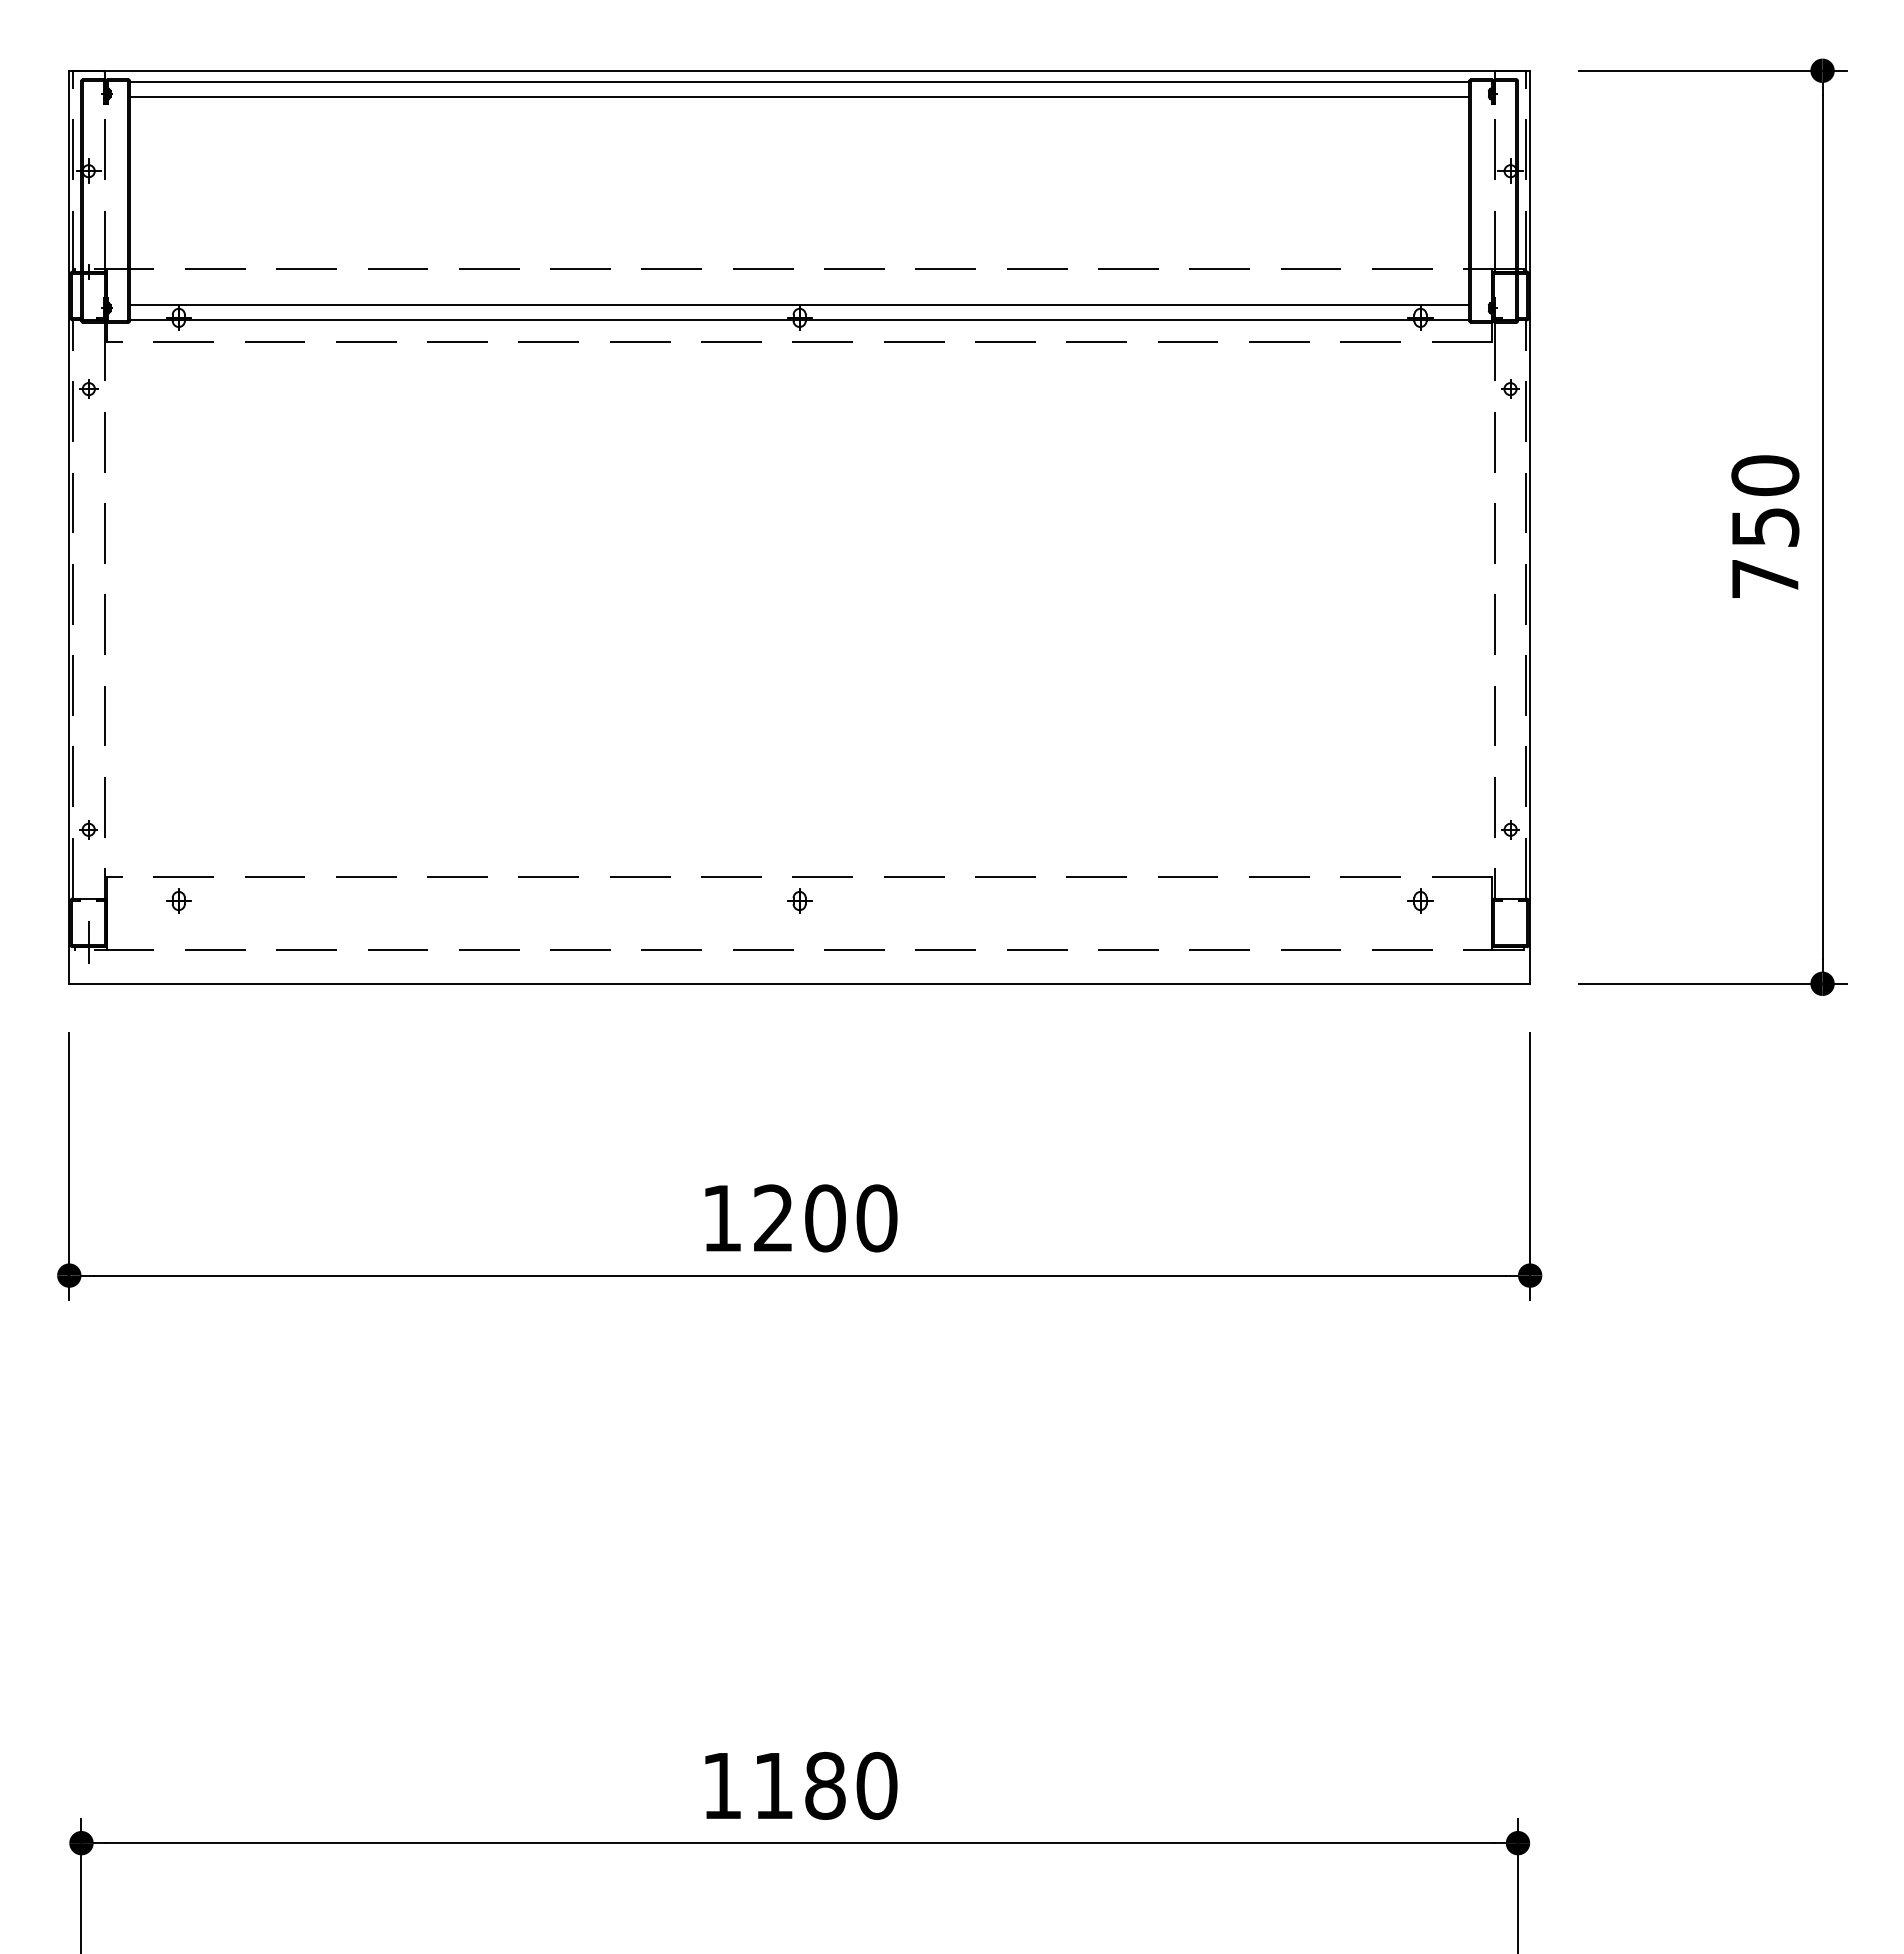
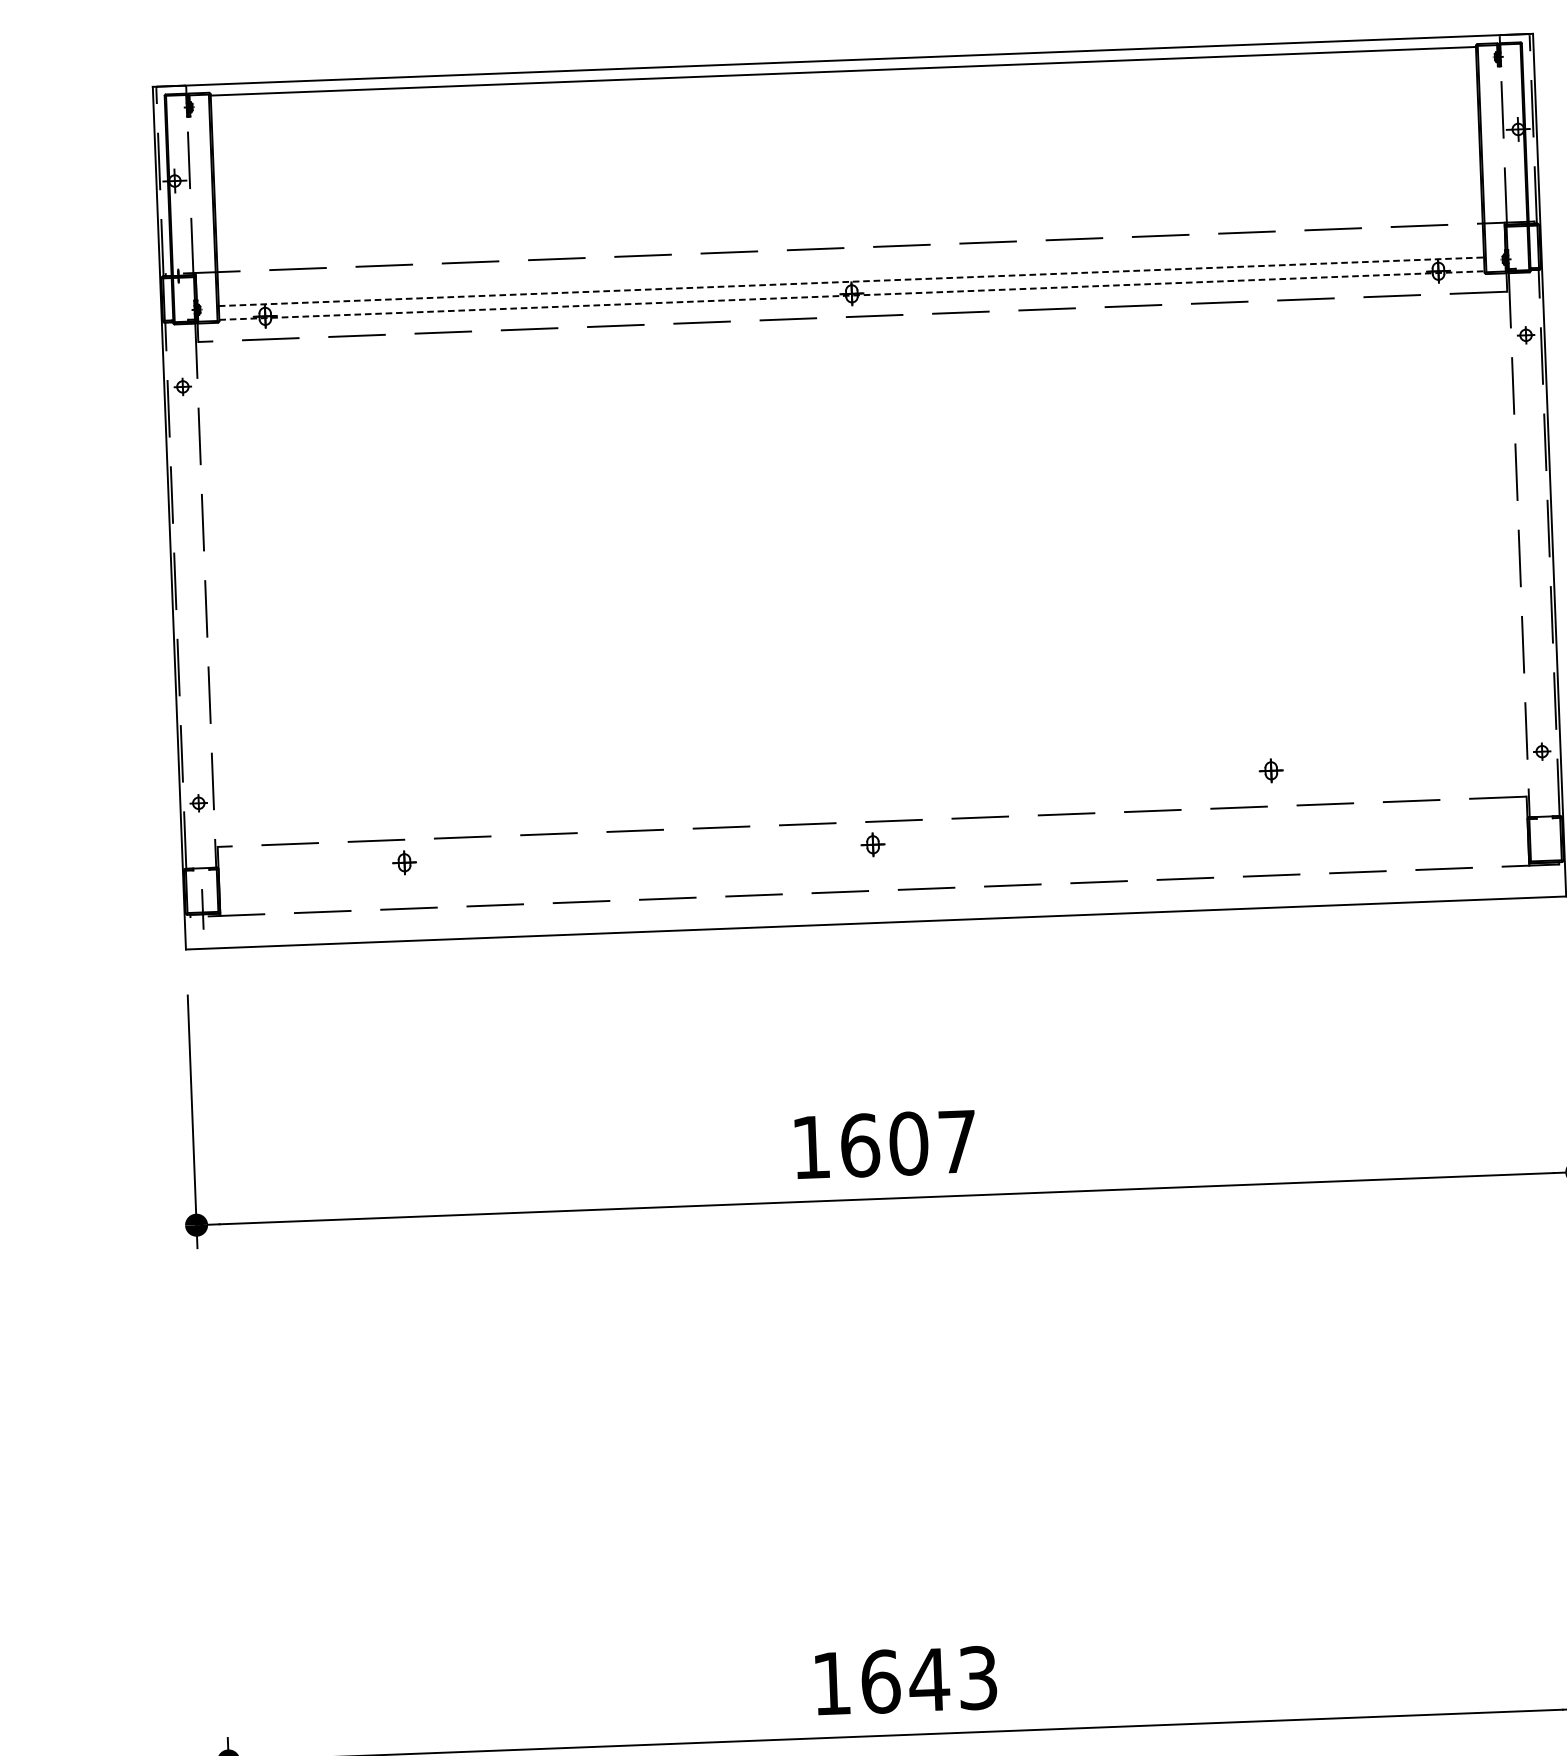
line: (799, 96) -> (843, 84), removed
line: (799, 305) -> (851, 282), solid -> dashed
line: (799, 319) -> (851, 295), solid -> dashed
part: (178, 900) -> (404, 862), moved
part: (1420, 900) -> (1271, 770), moved
text: (825, 1218) -> (908, 1143), 1200 -> 1607
text: (825, 1785) -> (929, 1679), 1180 -> 1643

